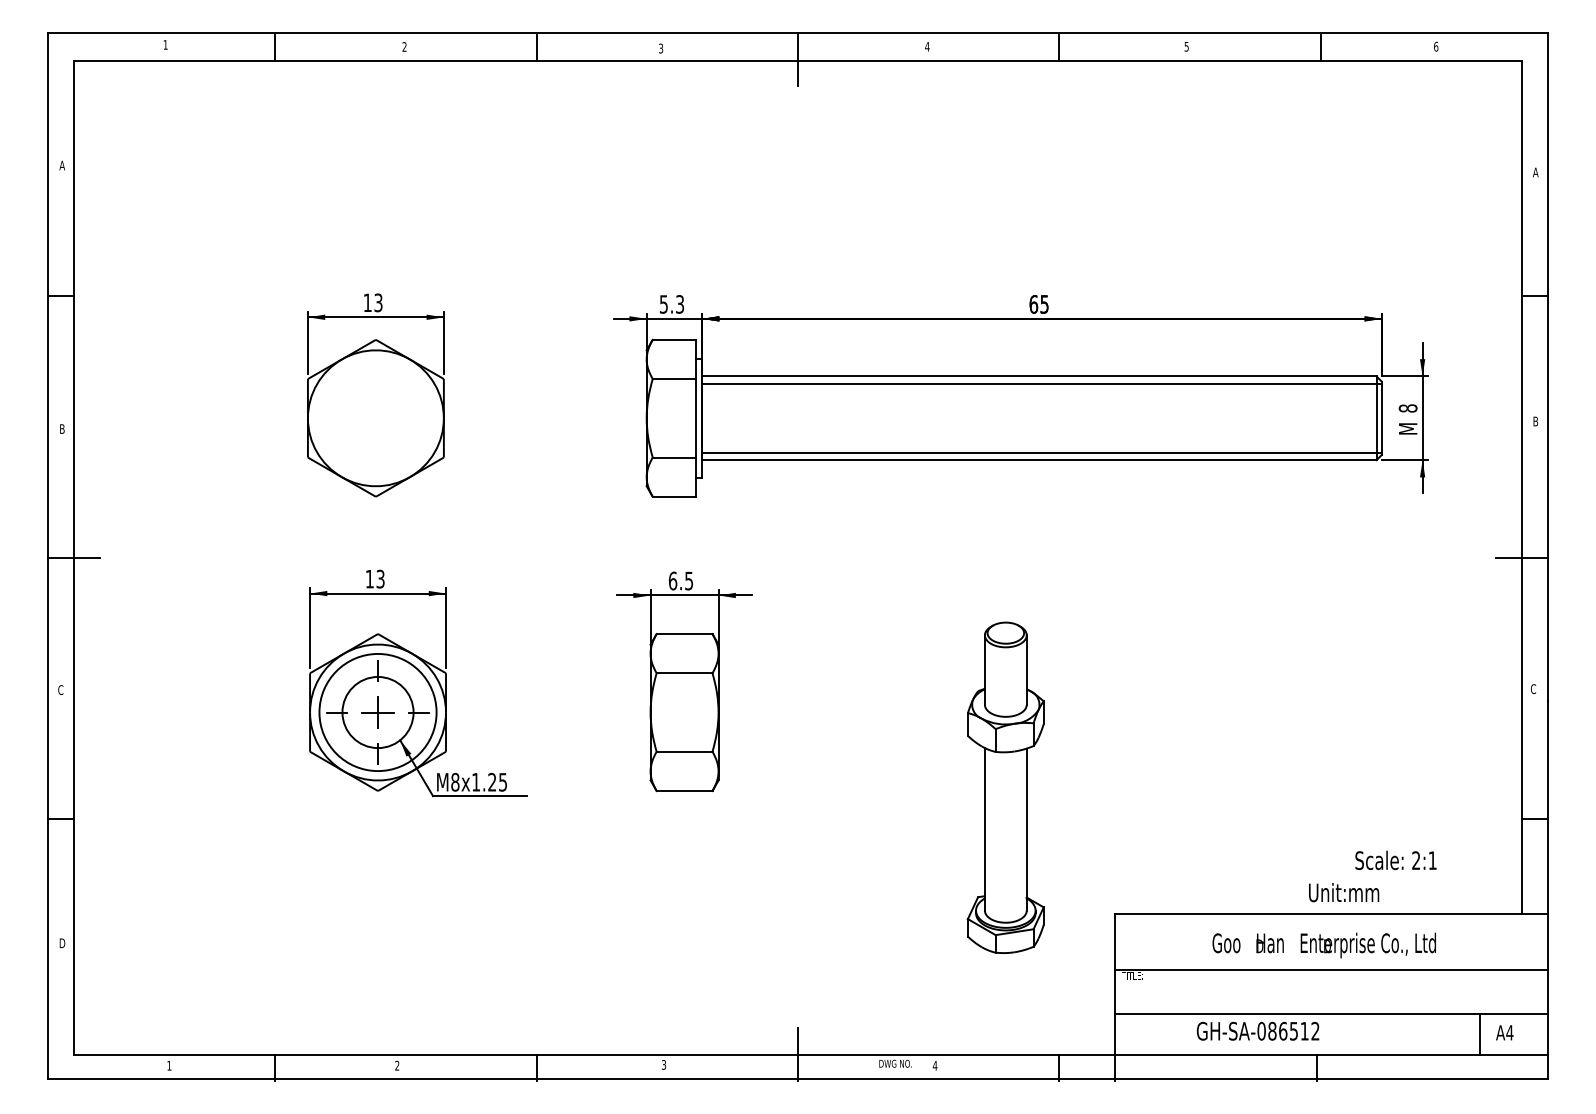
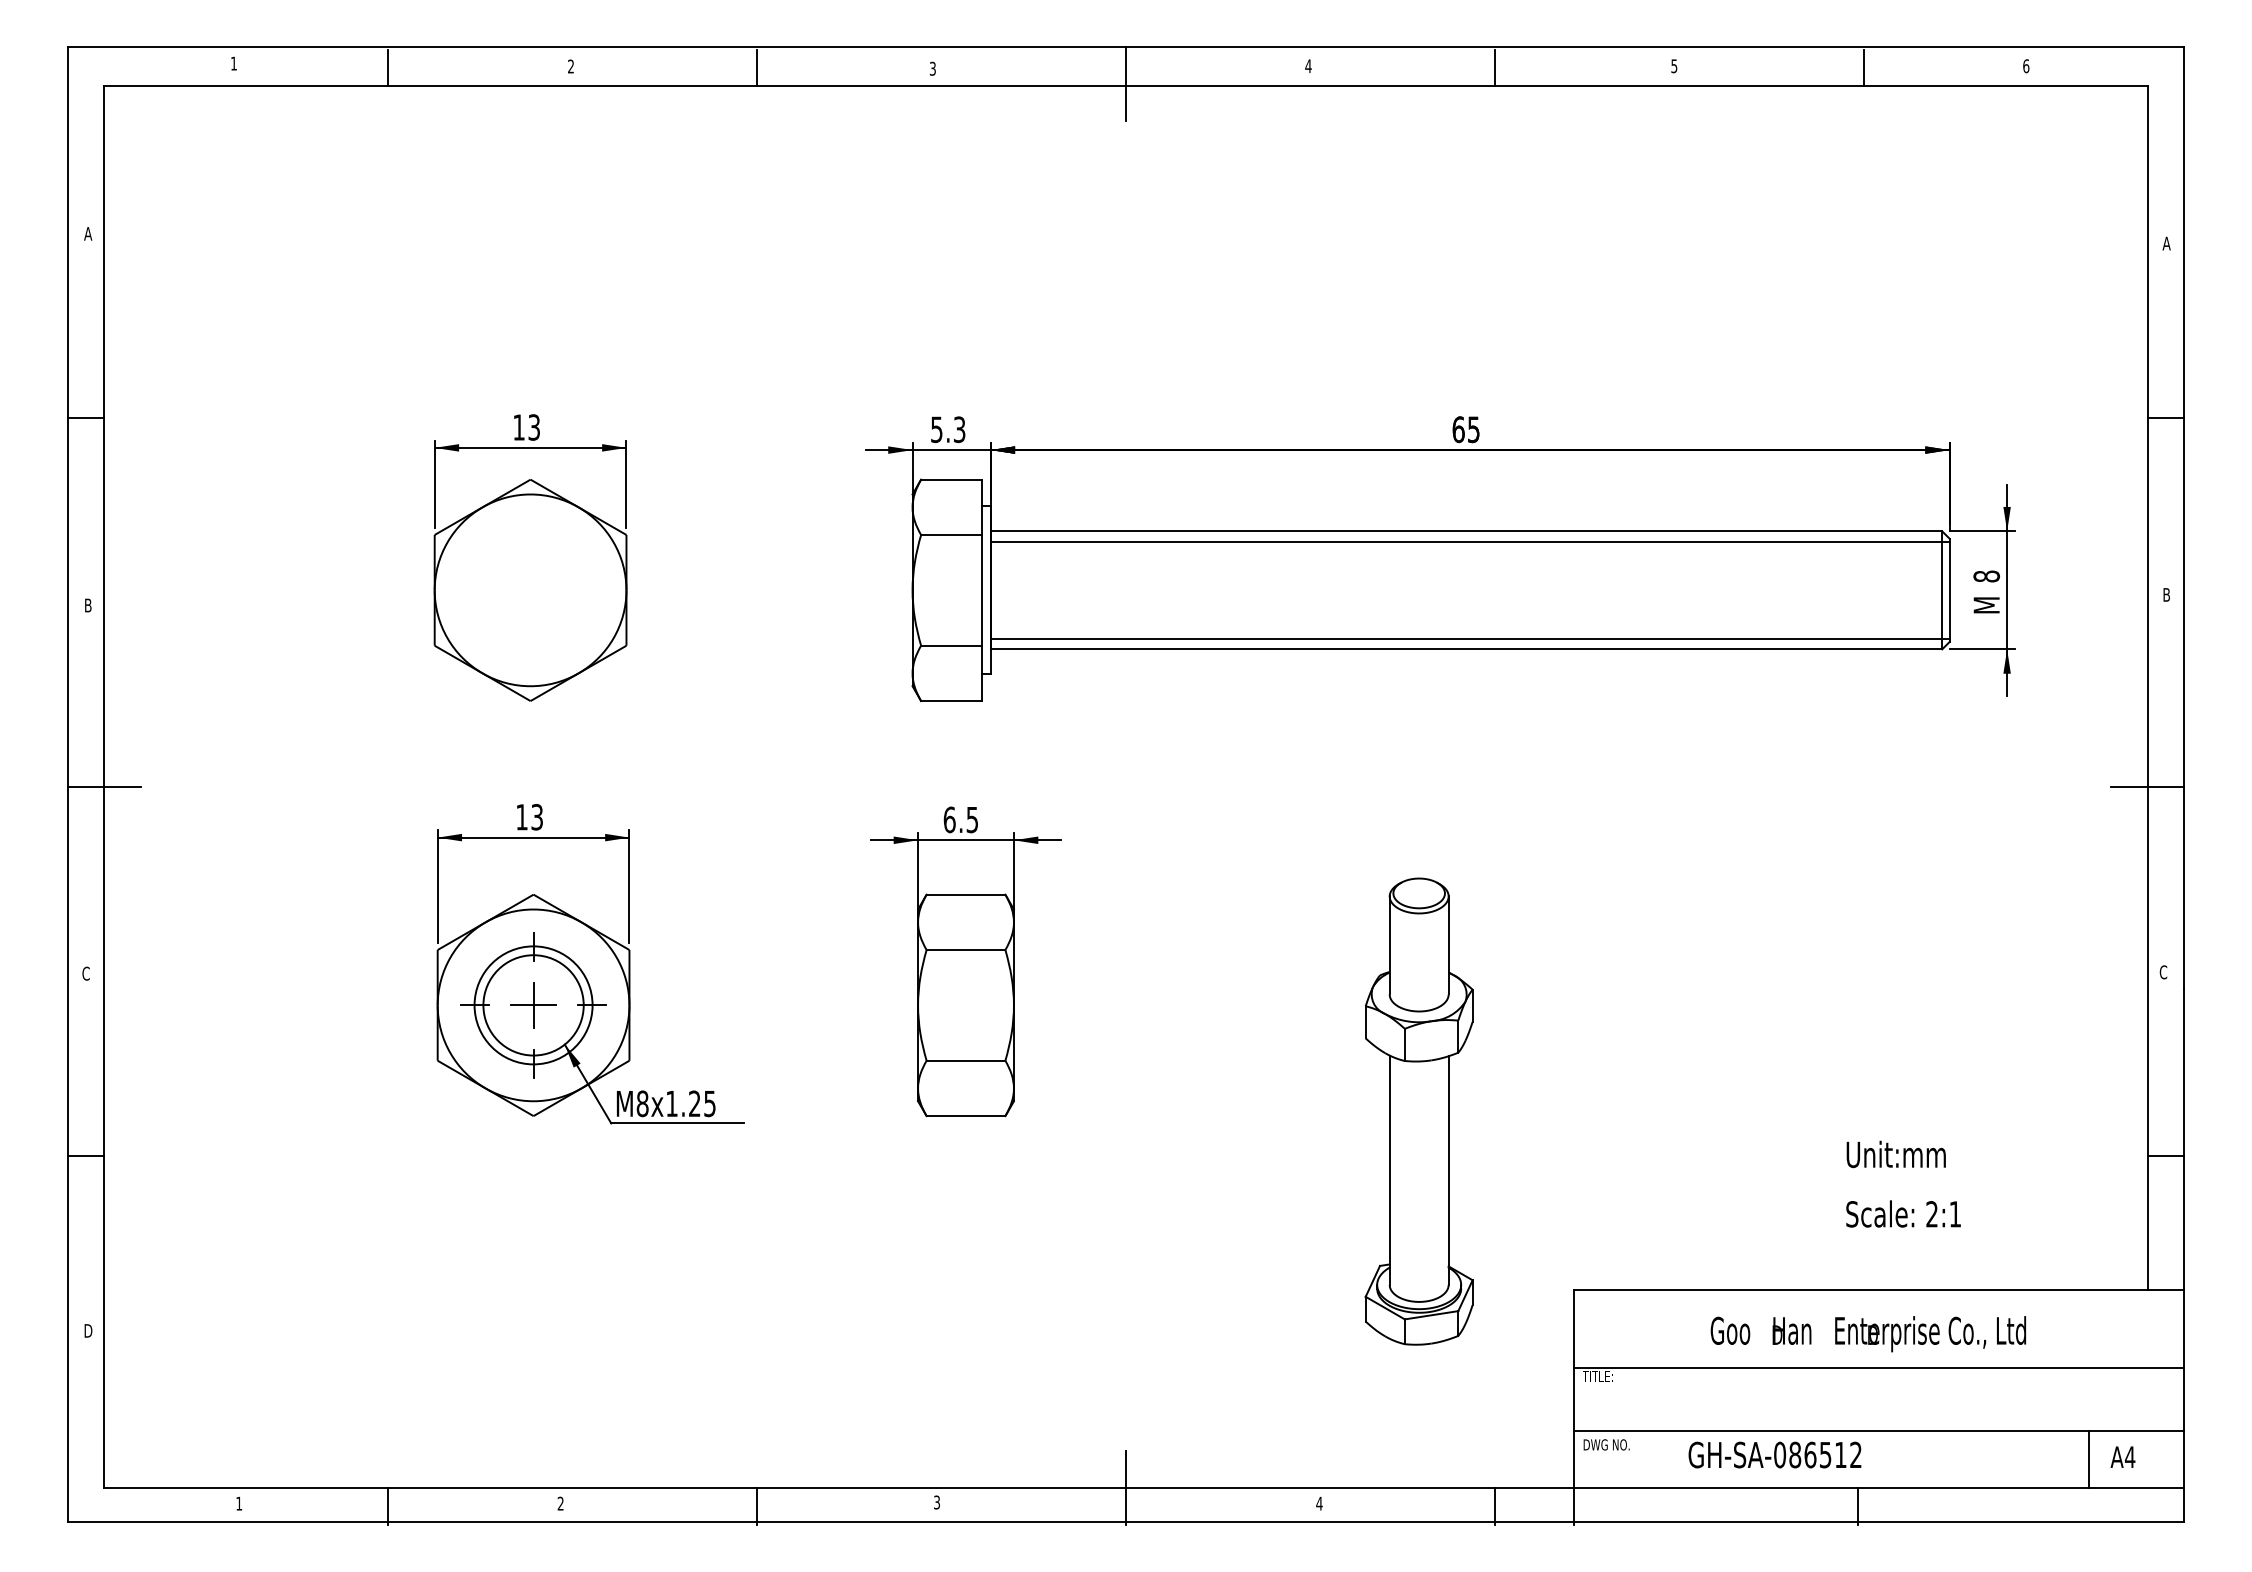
circle: (377, 712) -> (533, 1005), size x0.71
text: (1395, 860) -> (1903, 1213), moved
text: (1343, 892) -> (1895, 1154), moved
text: (895, 1063) -> (1606, 1444), moved

